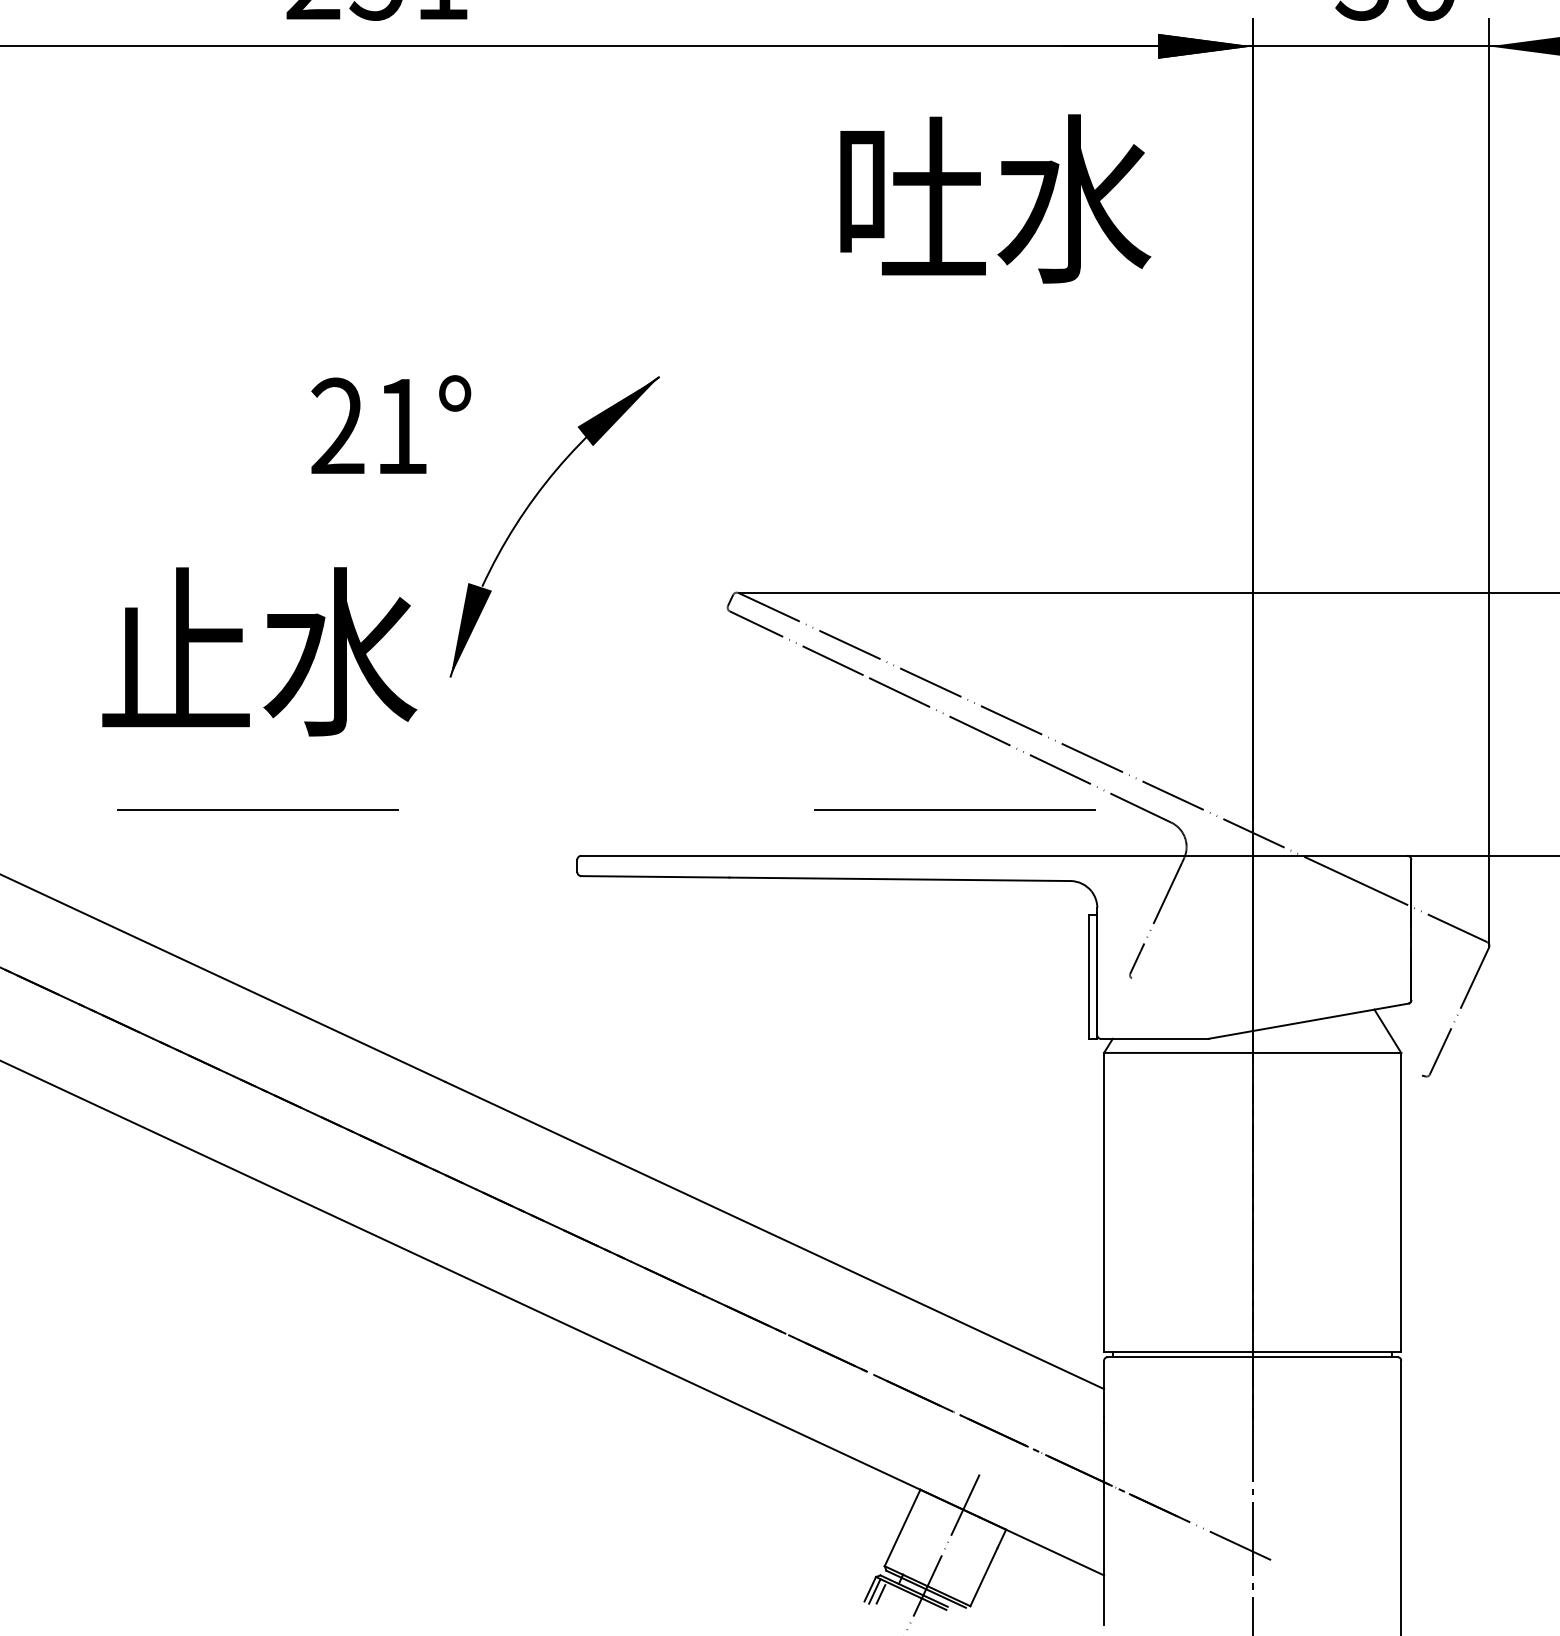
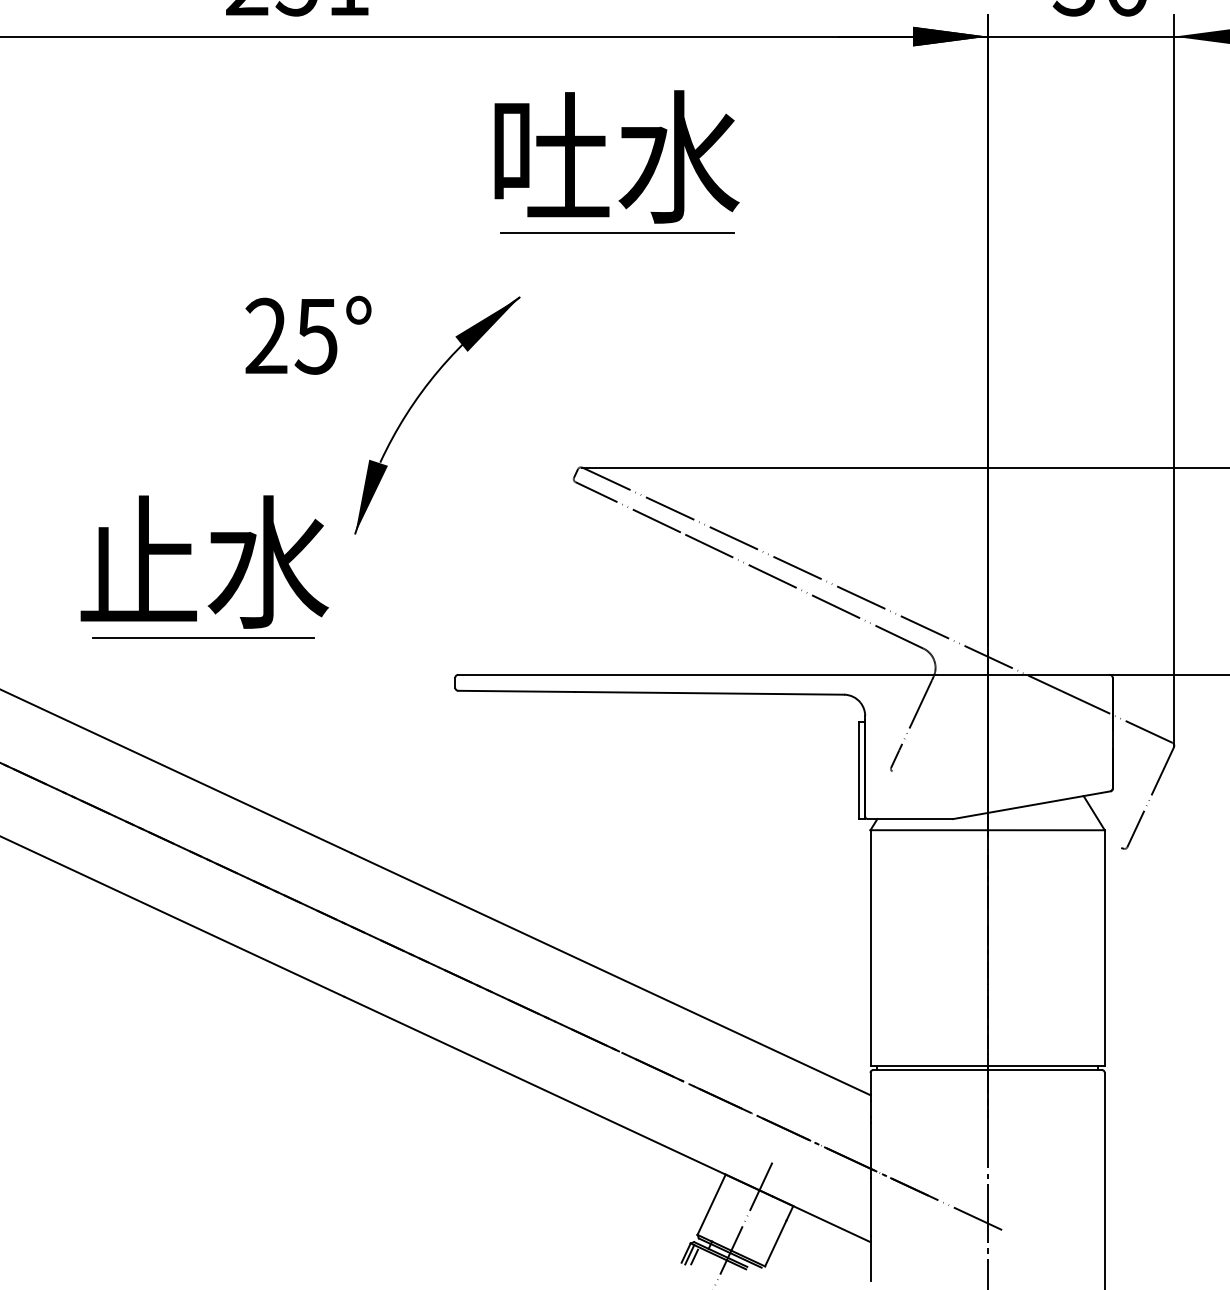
text: (995, 198) -> (616, 156), moved
line: (783, 295) -> (617, 233), added
text: (400, 427) -> (315, 337), 21° -> 25°
text: (259, 651) -> (204, 561), moved
line: (954, 809) -> (752, 638), removed

